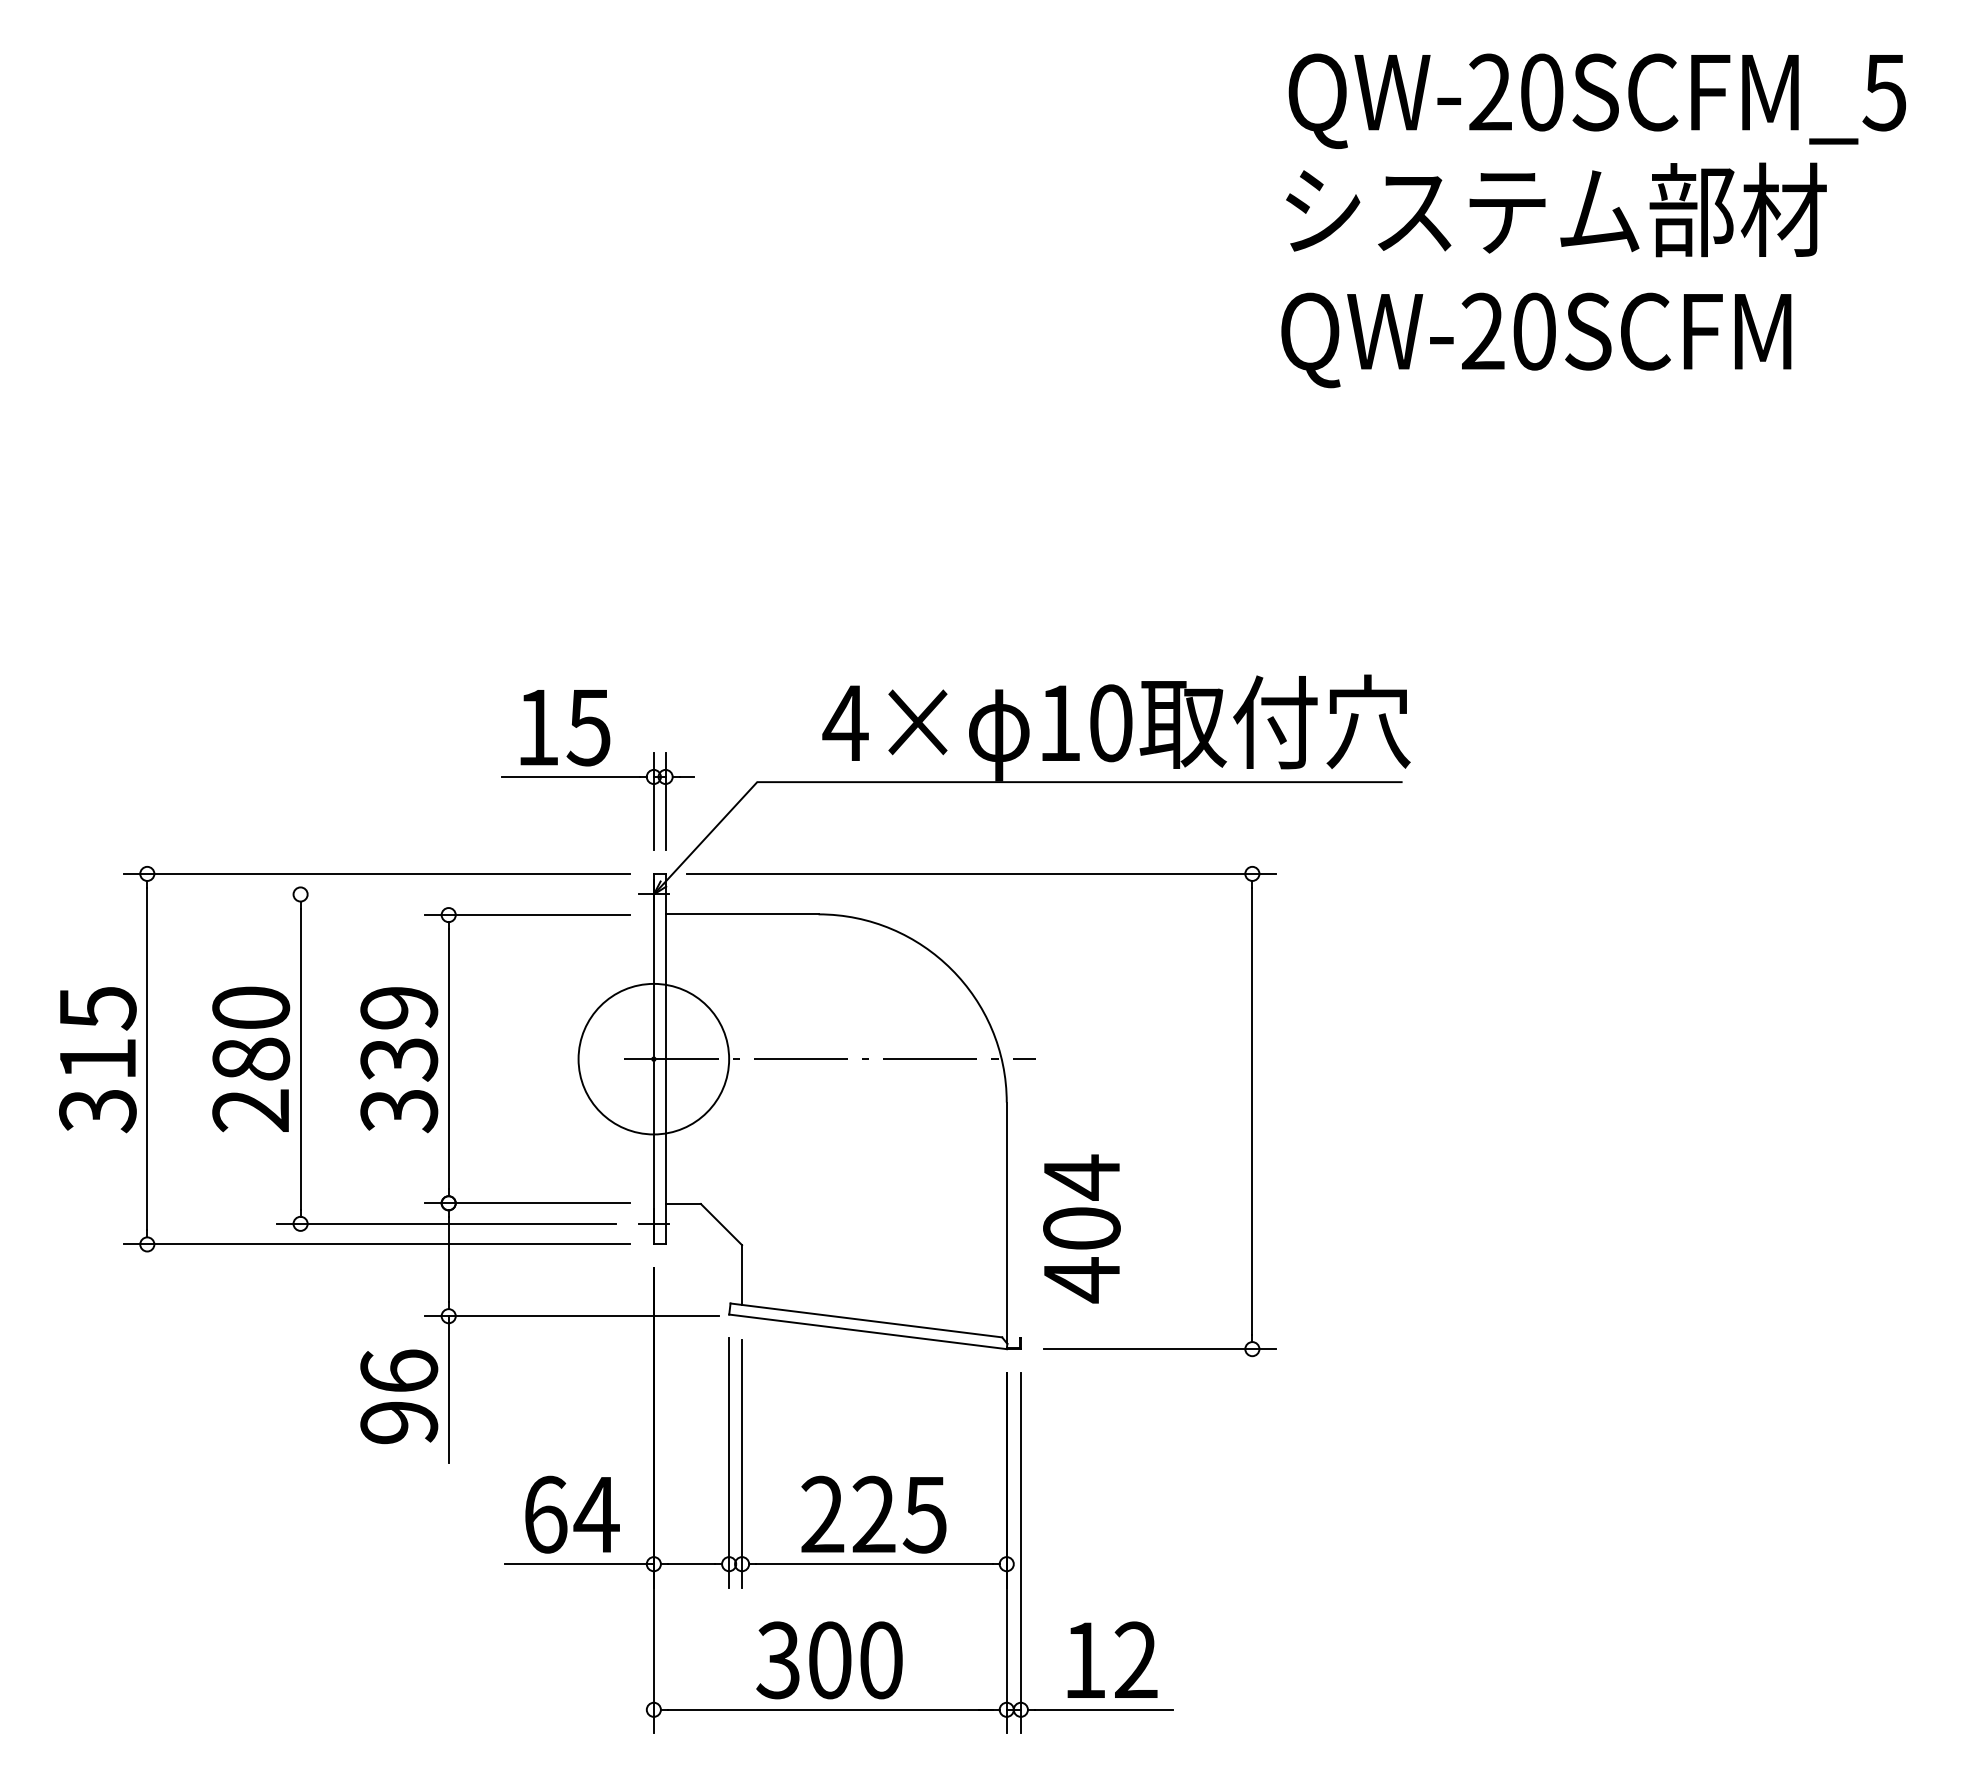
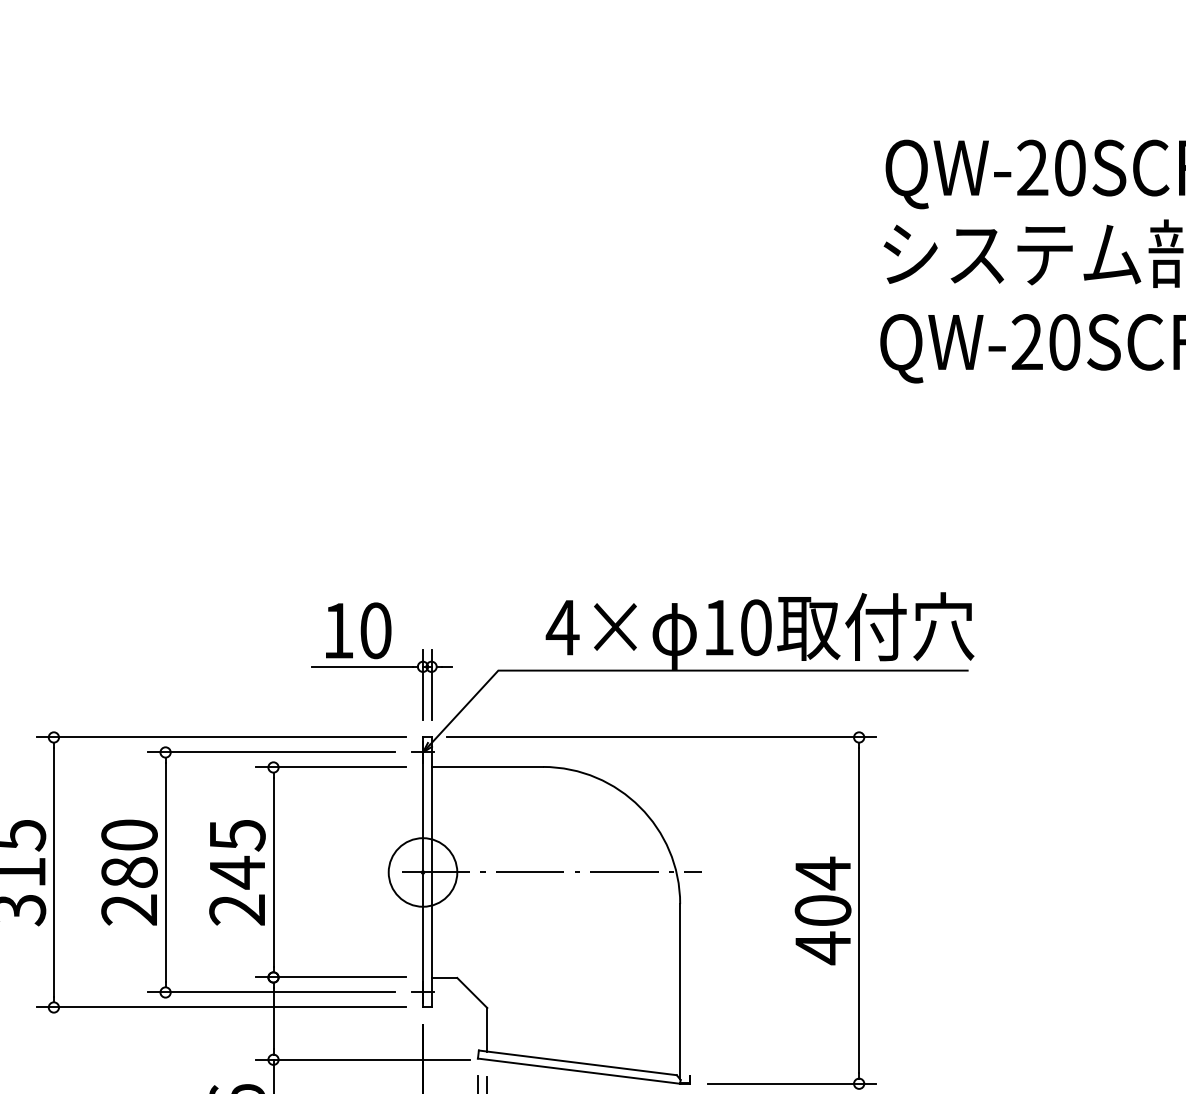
text: (588, 727) -> (375, 630), 15 -> 10
line: (446, 894) -> (271, 752), added
circle: (653, 1059) -> (422, 872), size x0.62
text: (399, 1060) -> (237, 873), 339 -> 245
text: (1081, 1228) -> (822, 910), moved

